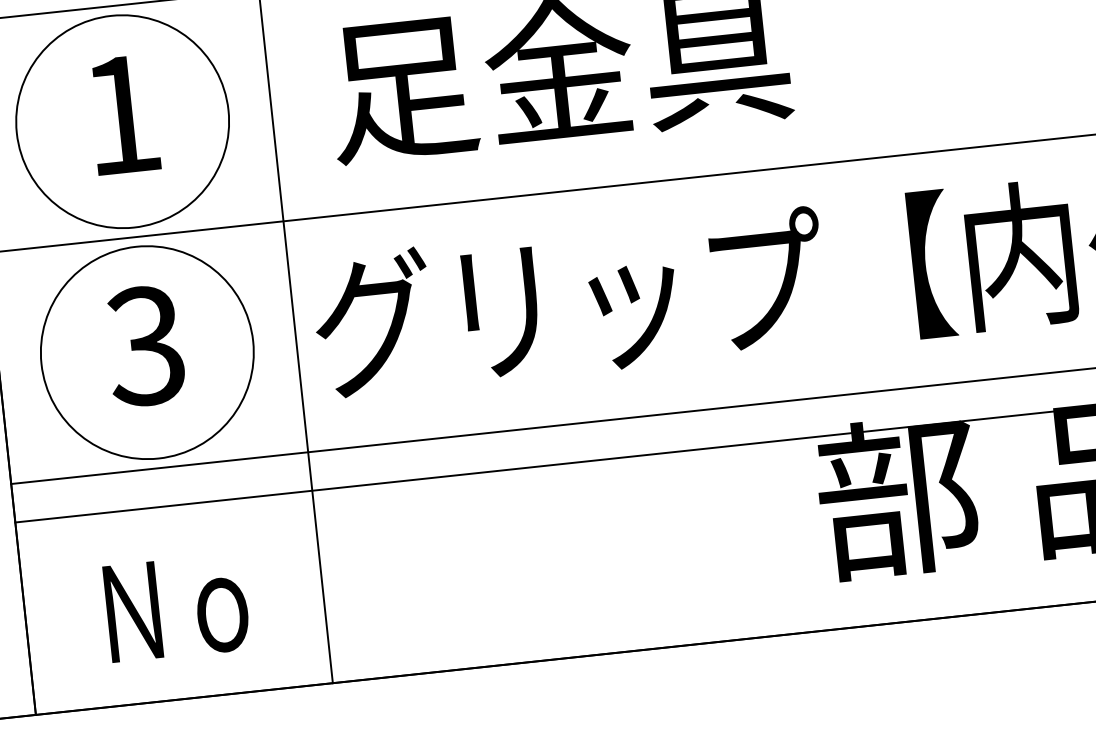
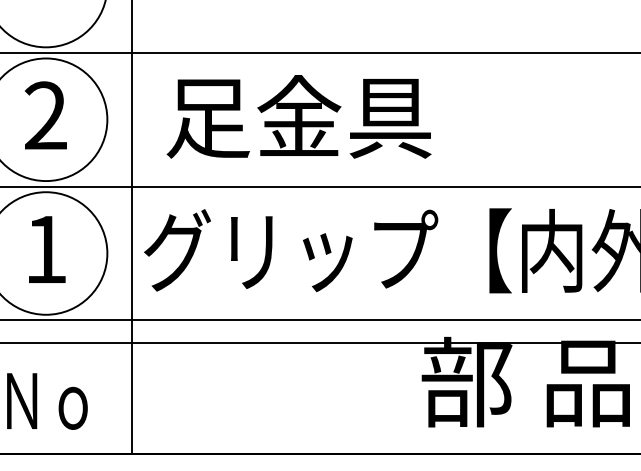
text: (120, 114) -> (45, 115), 1 -> 2
text: (143, 346) -> (44, 249), 3 -> 1

